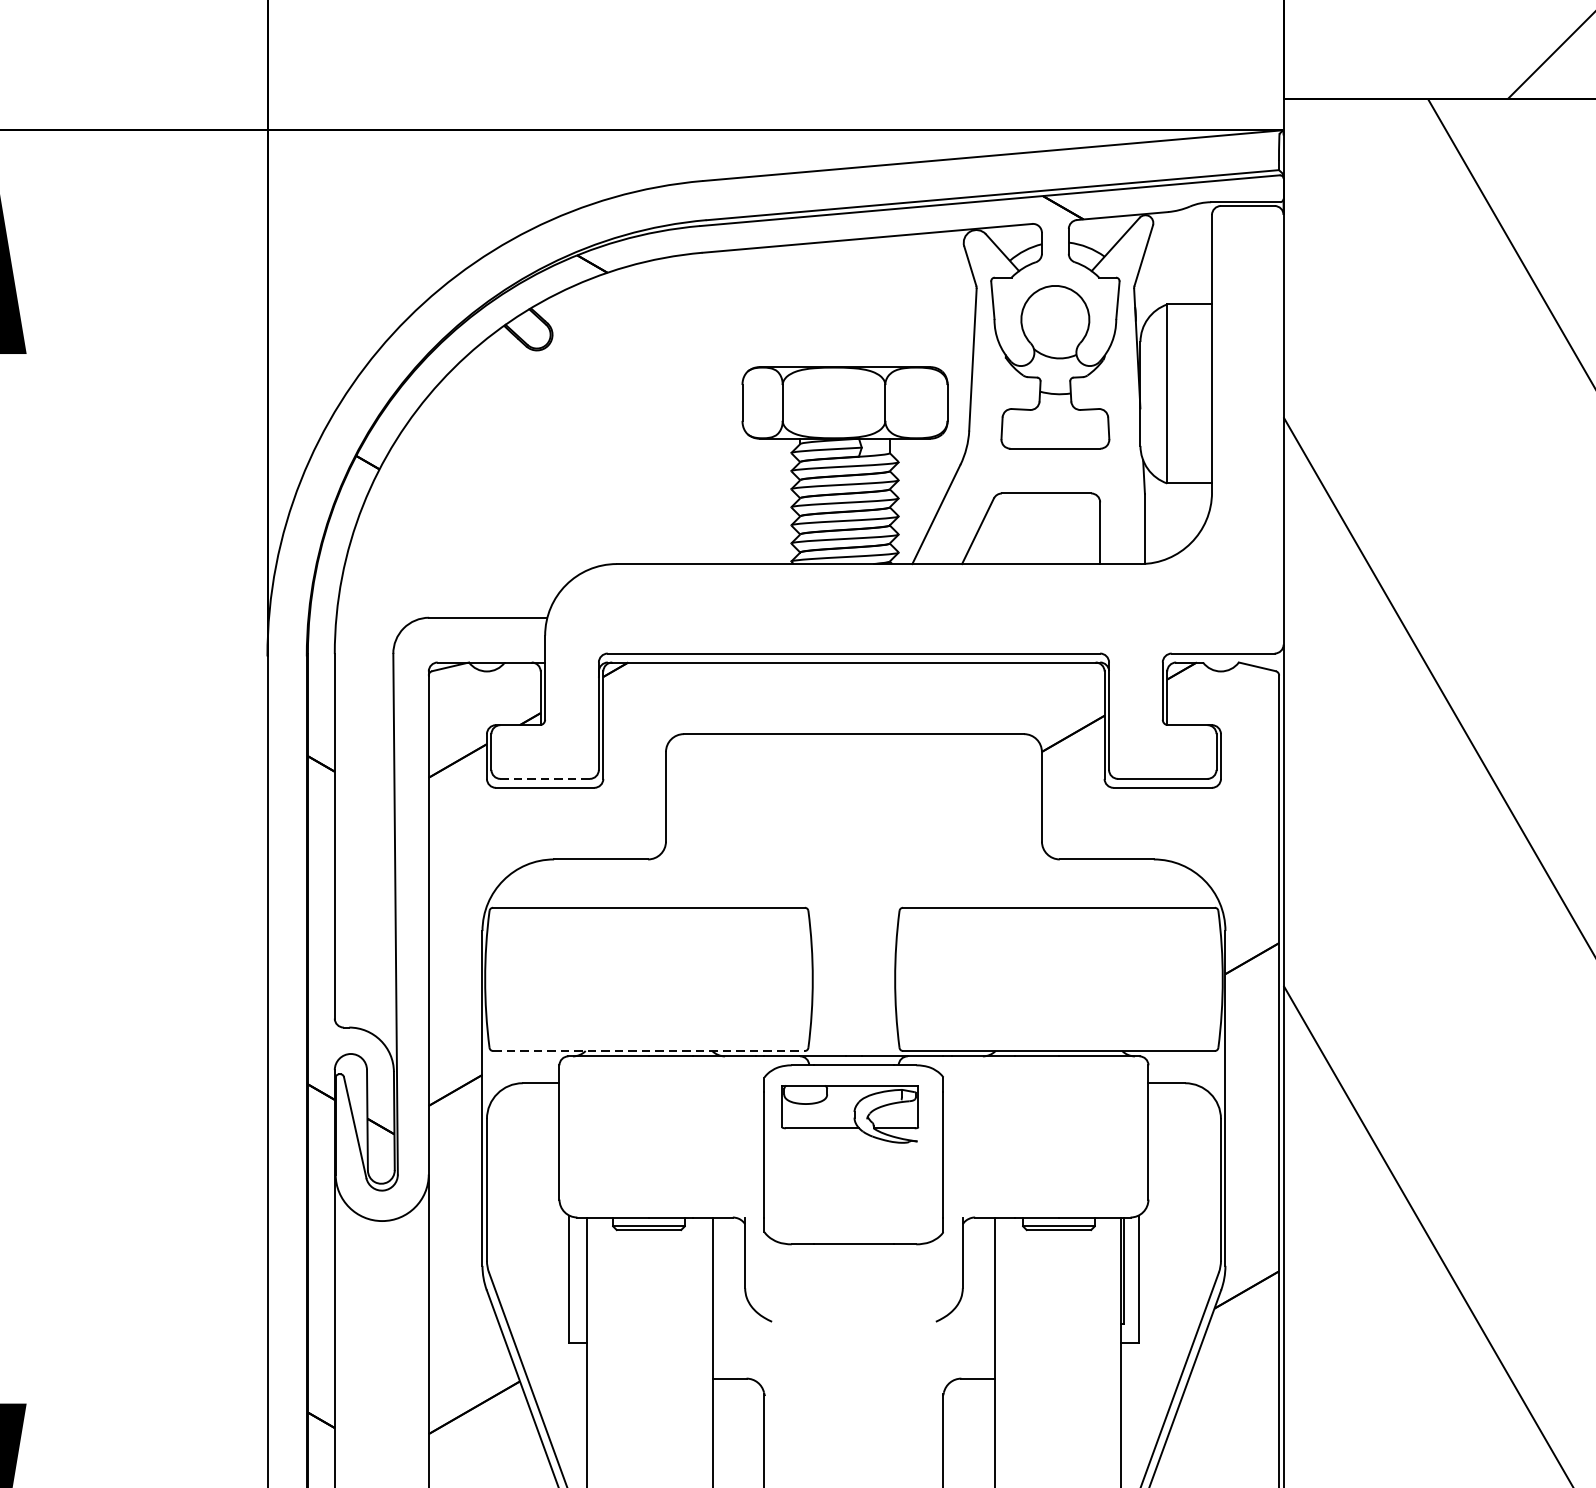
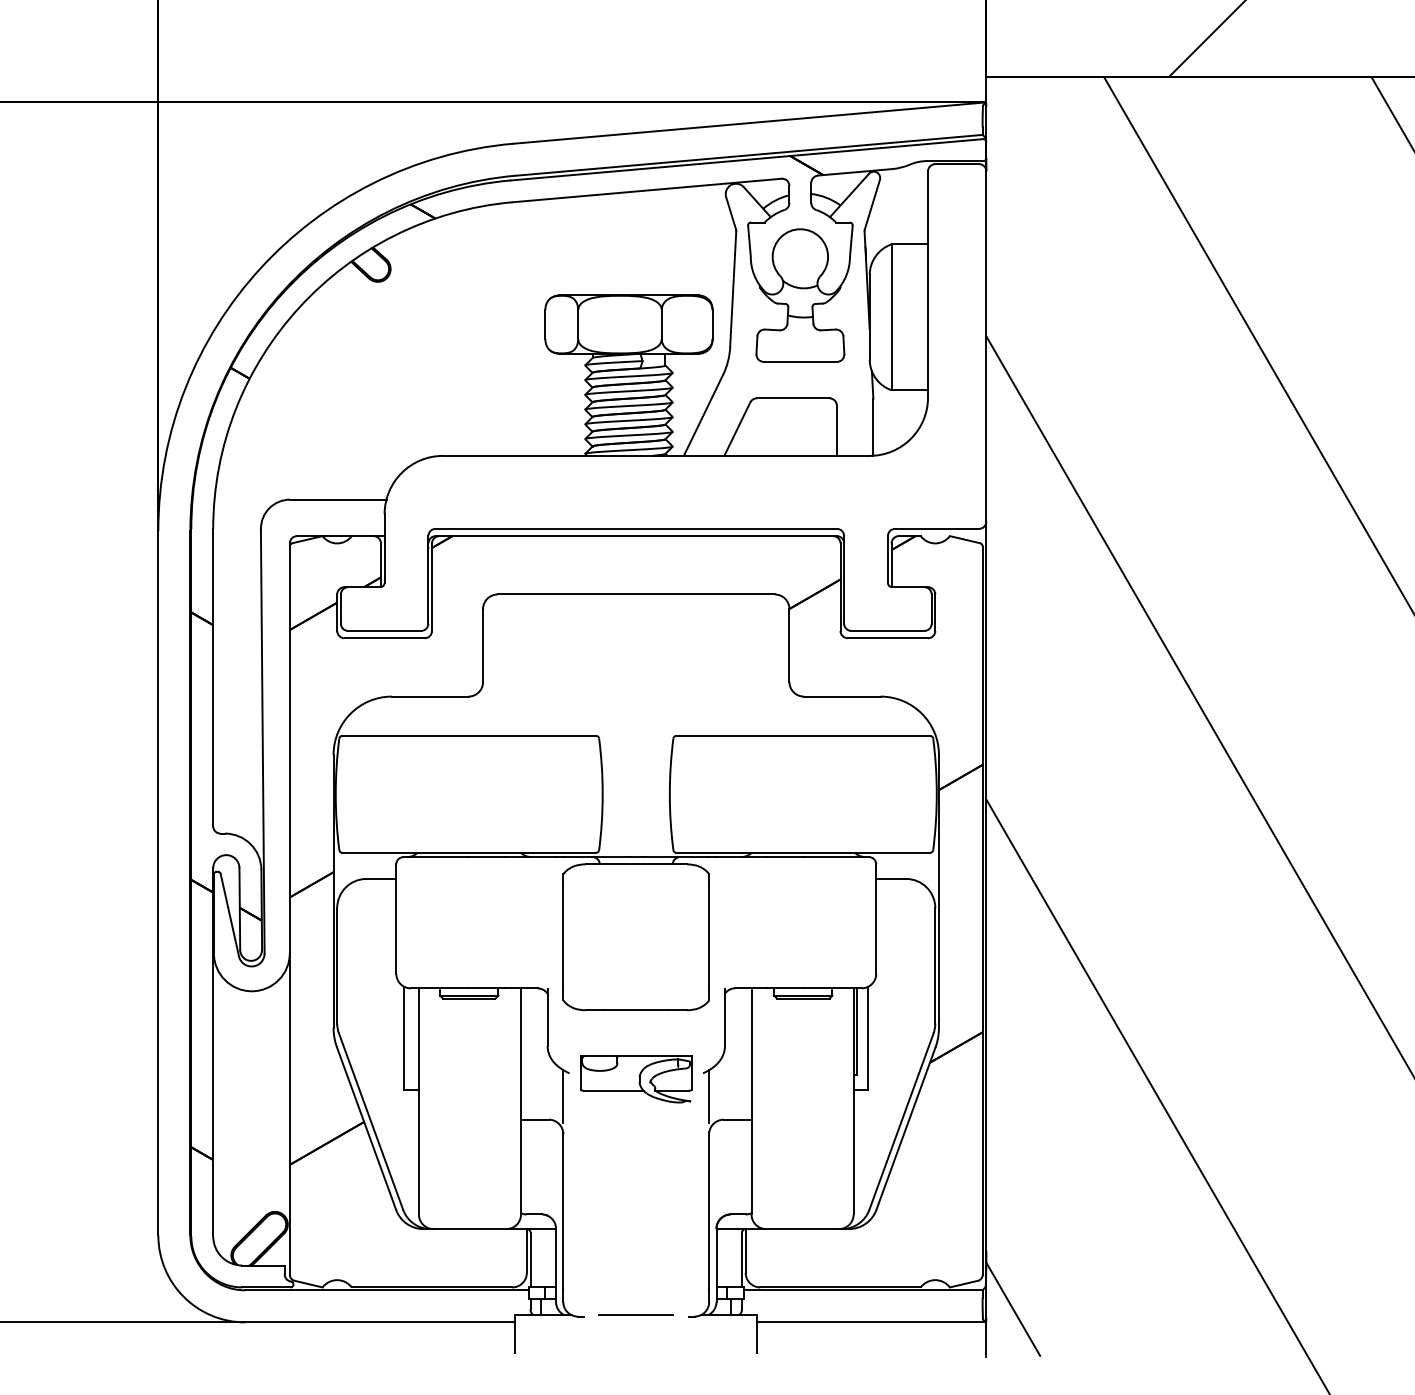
line: (546, 778) -> (385, 630), dashed -> solid
line: (649, 1050) -> (469, 852), dashed -> solid
part: (850, 1114) -> (636, 1079), moved
line: (764, 1350) -> (563, 1096), added
line: (943, 1350) -> (709, 1096), added

